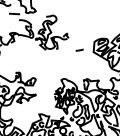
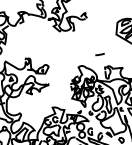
curve: (79, 49) -> (99, 53), moved

